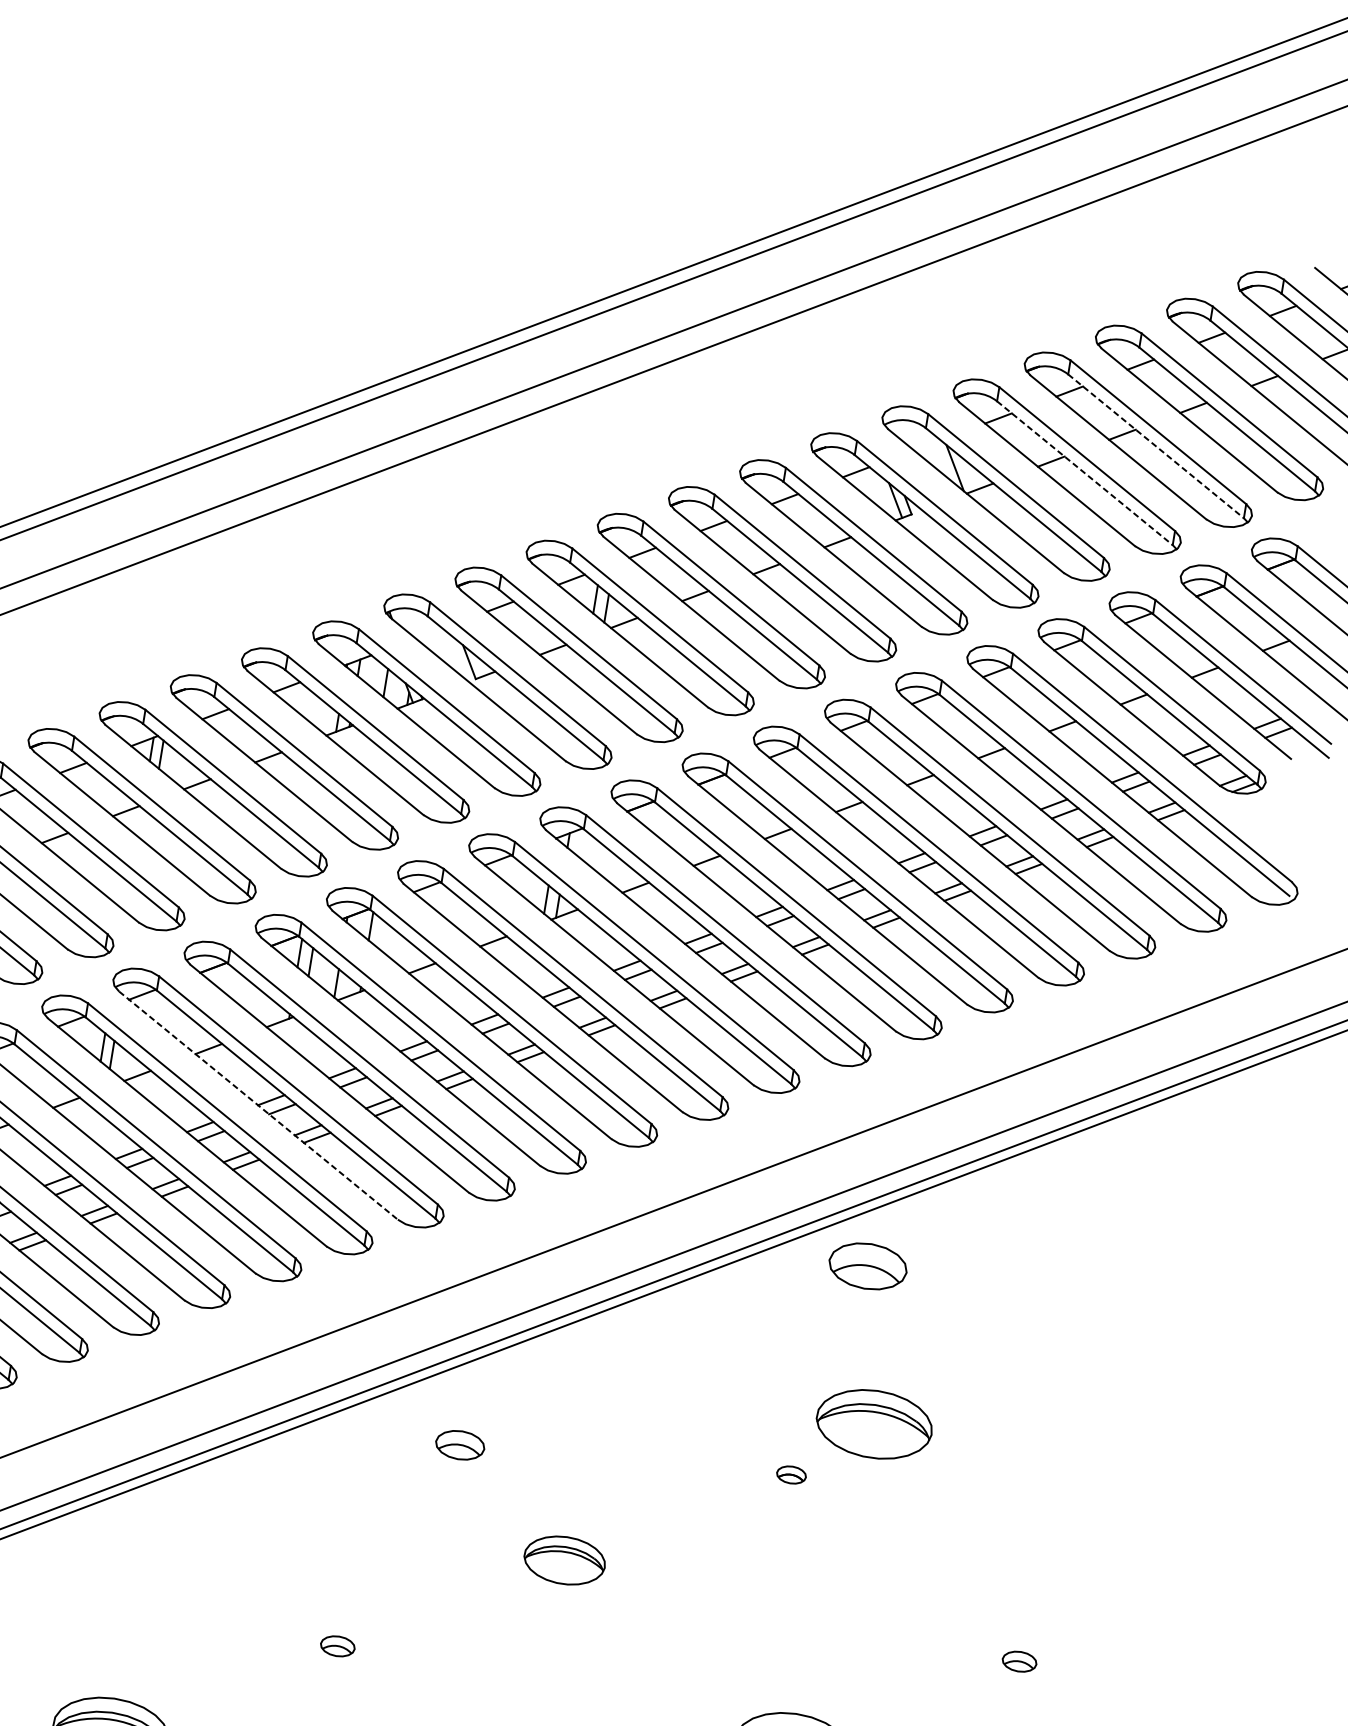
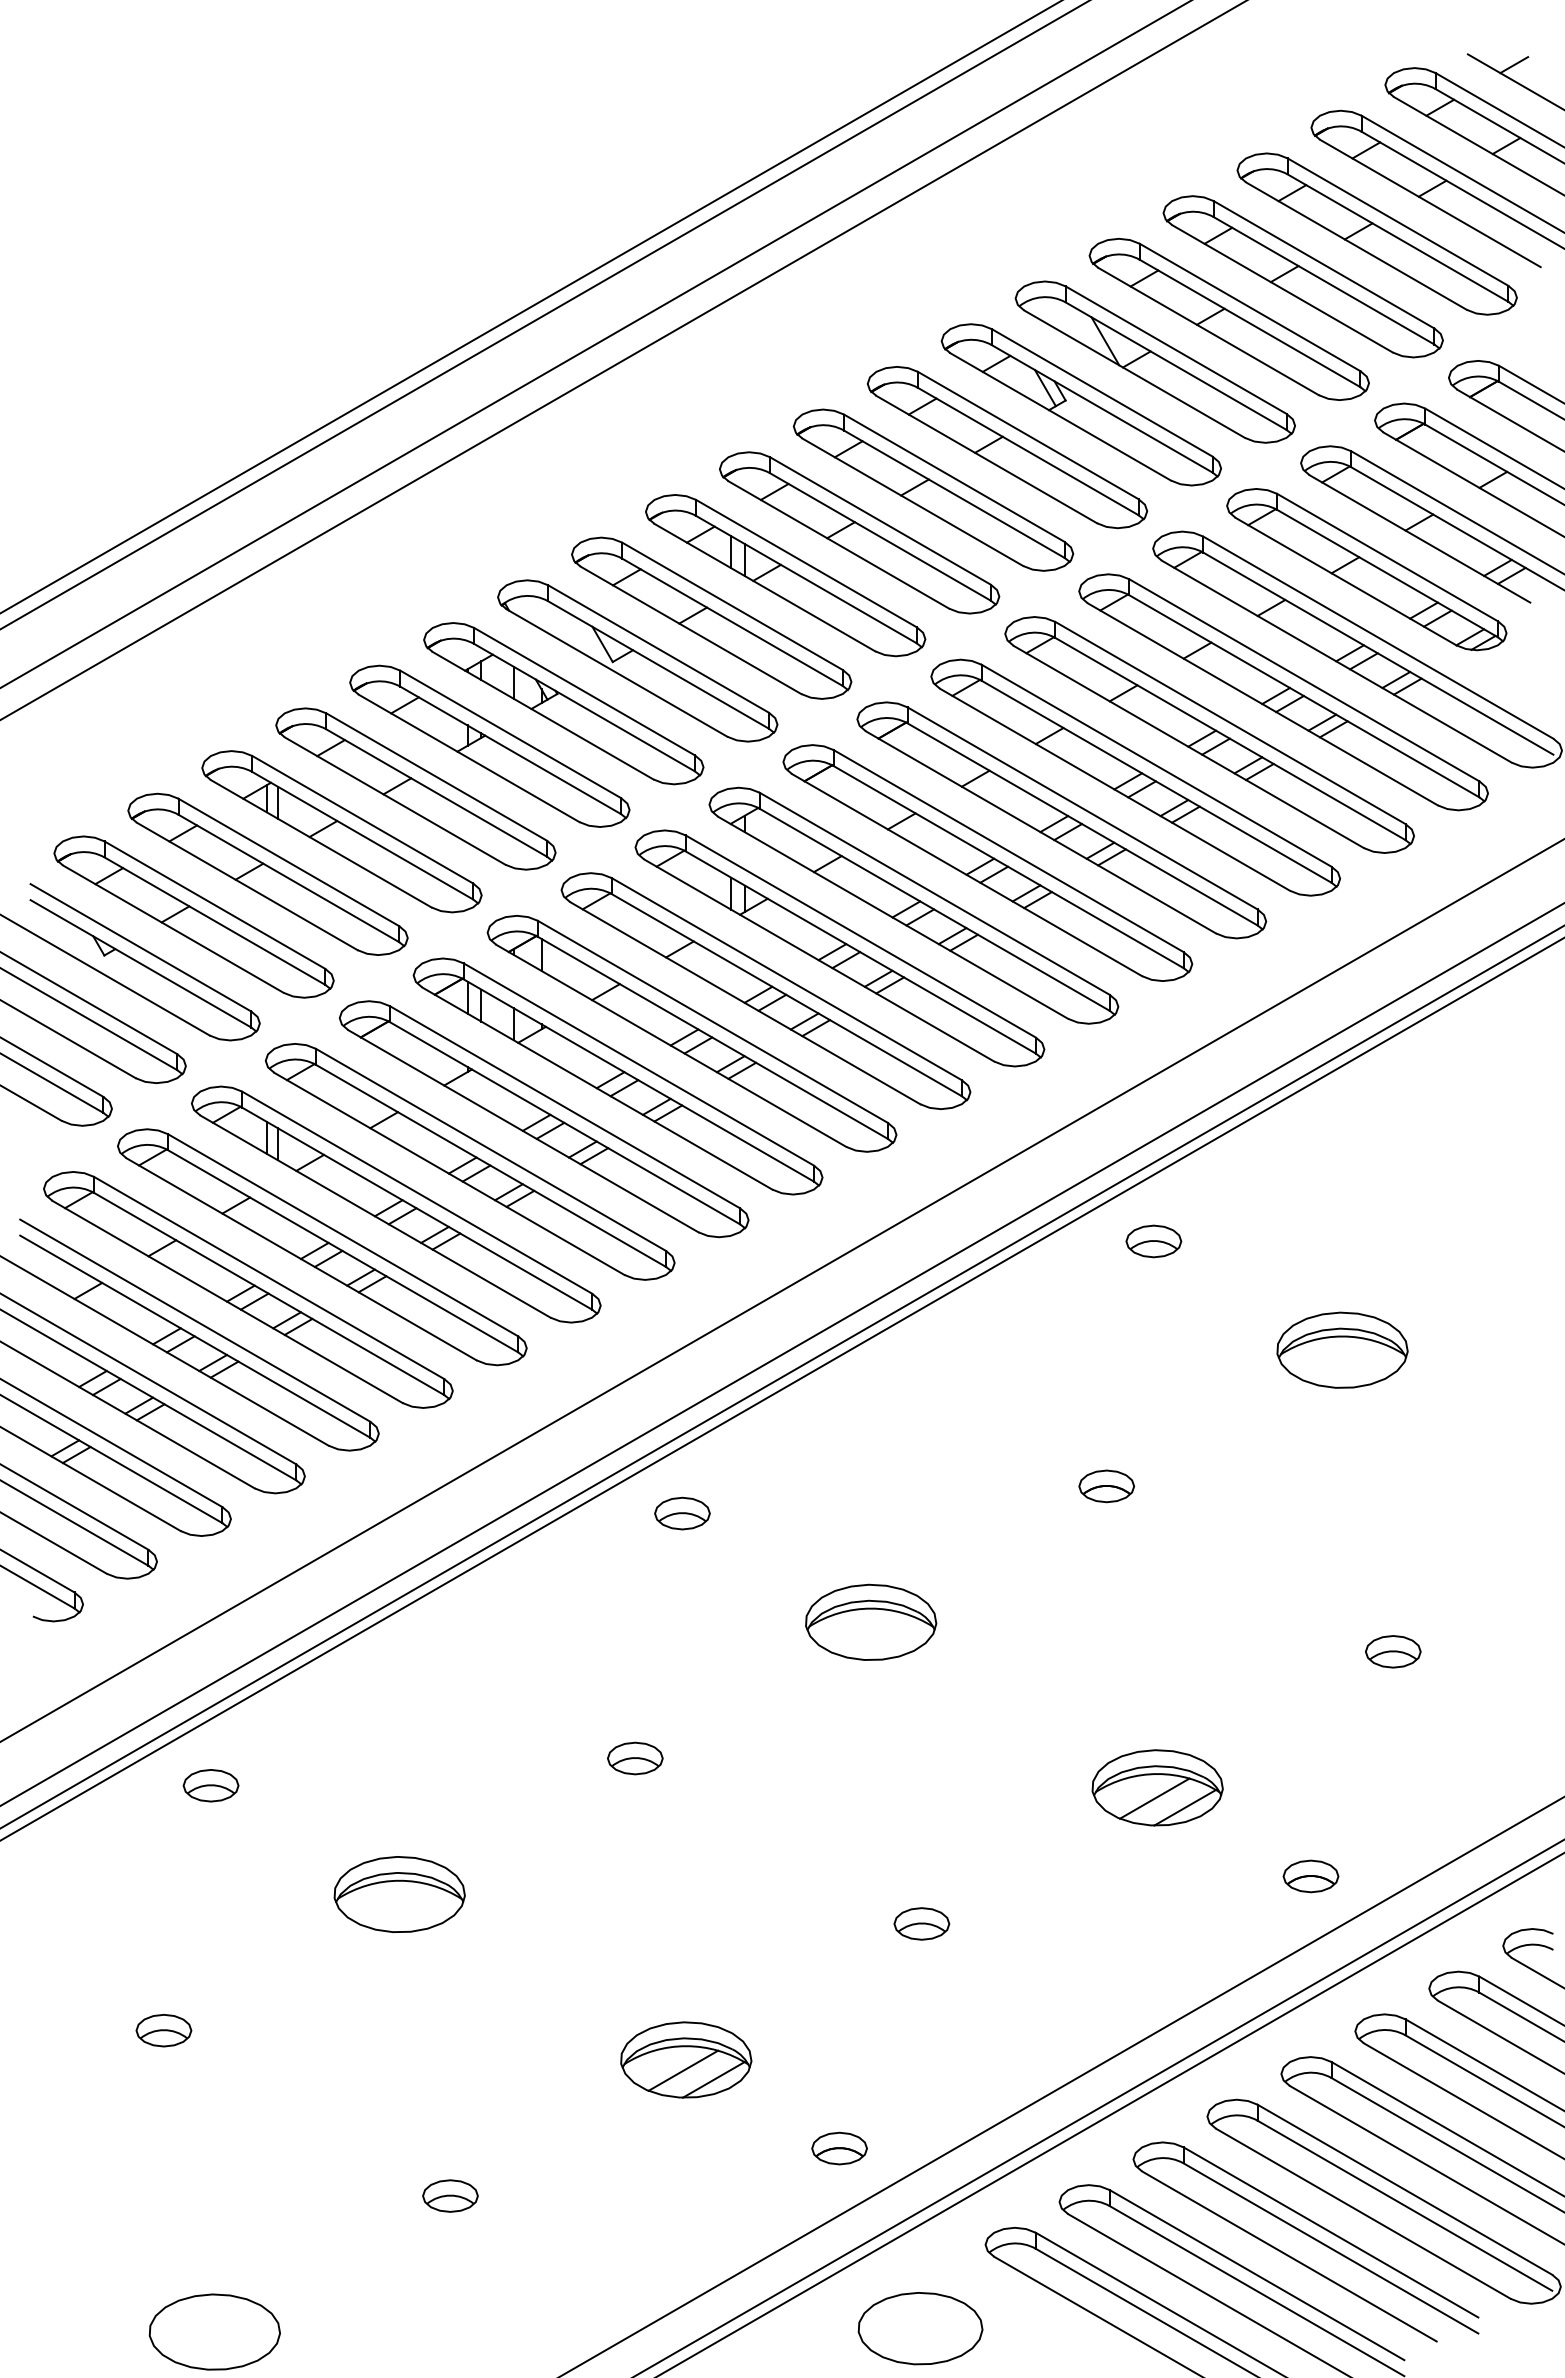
line: (1156, 447) -> (1324, 281), dashed -> solid
line: (1085, 473) -> (1250, 323), dashed -> solid
line: (258, 1106) -> (449, 1174), dashed -> solid
part: (867, 1266) -> (1153, 1241), size x0.62
part: (874, 1423) -> (1342, 1349), moved
part: (460, 1445) -> (682, 1513), moved
part: (791, 1475) -> (1106, 1486), size x1.67
part: (565, 1559) -> (871, 1621), size x1.43
part: (337, 1646) -> (635, 1758), size x1.43
part: (1019, 1661) -> (1393, 1651), size x1.43

